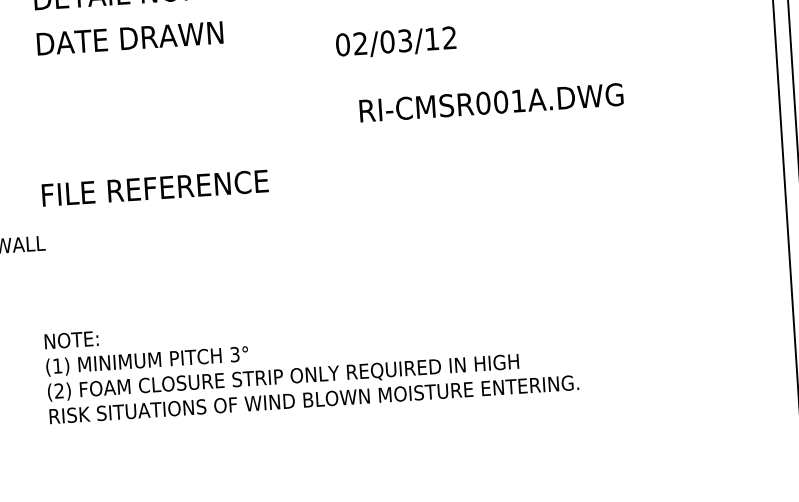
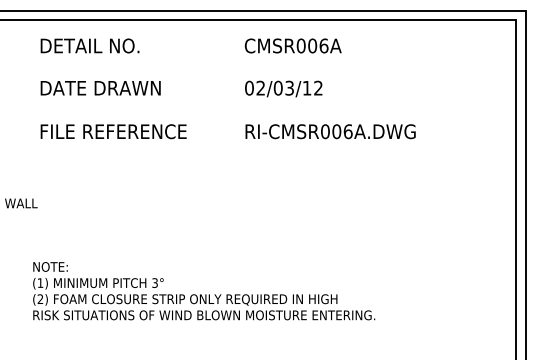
text: (129, 38) -> (100, 88), moved
text: (395, 41) -> (283, 88), moved
text: (517, 100) -> (347, 131), RI-CMSR001A.DWG -> RI-CMSR006A.DWG
text: (154, 187) -> (113, 131), moved

